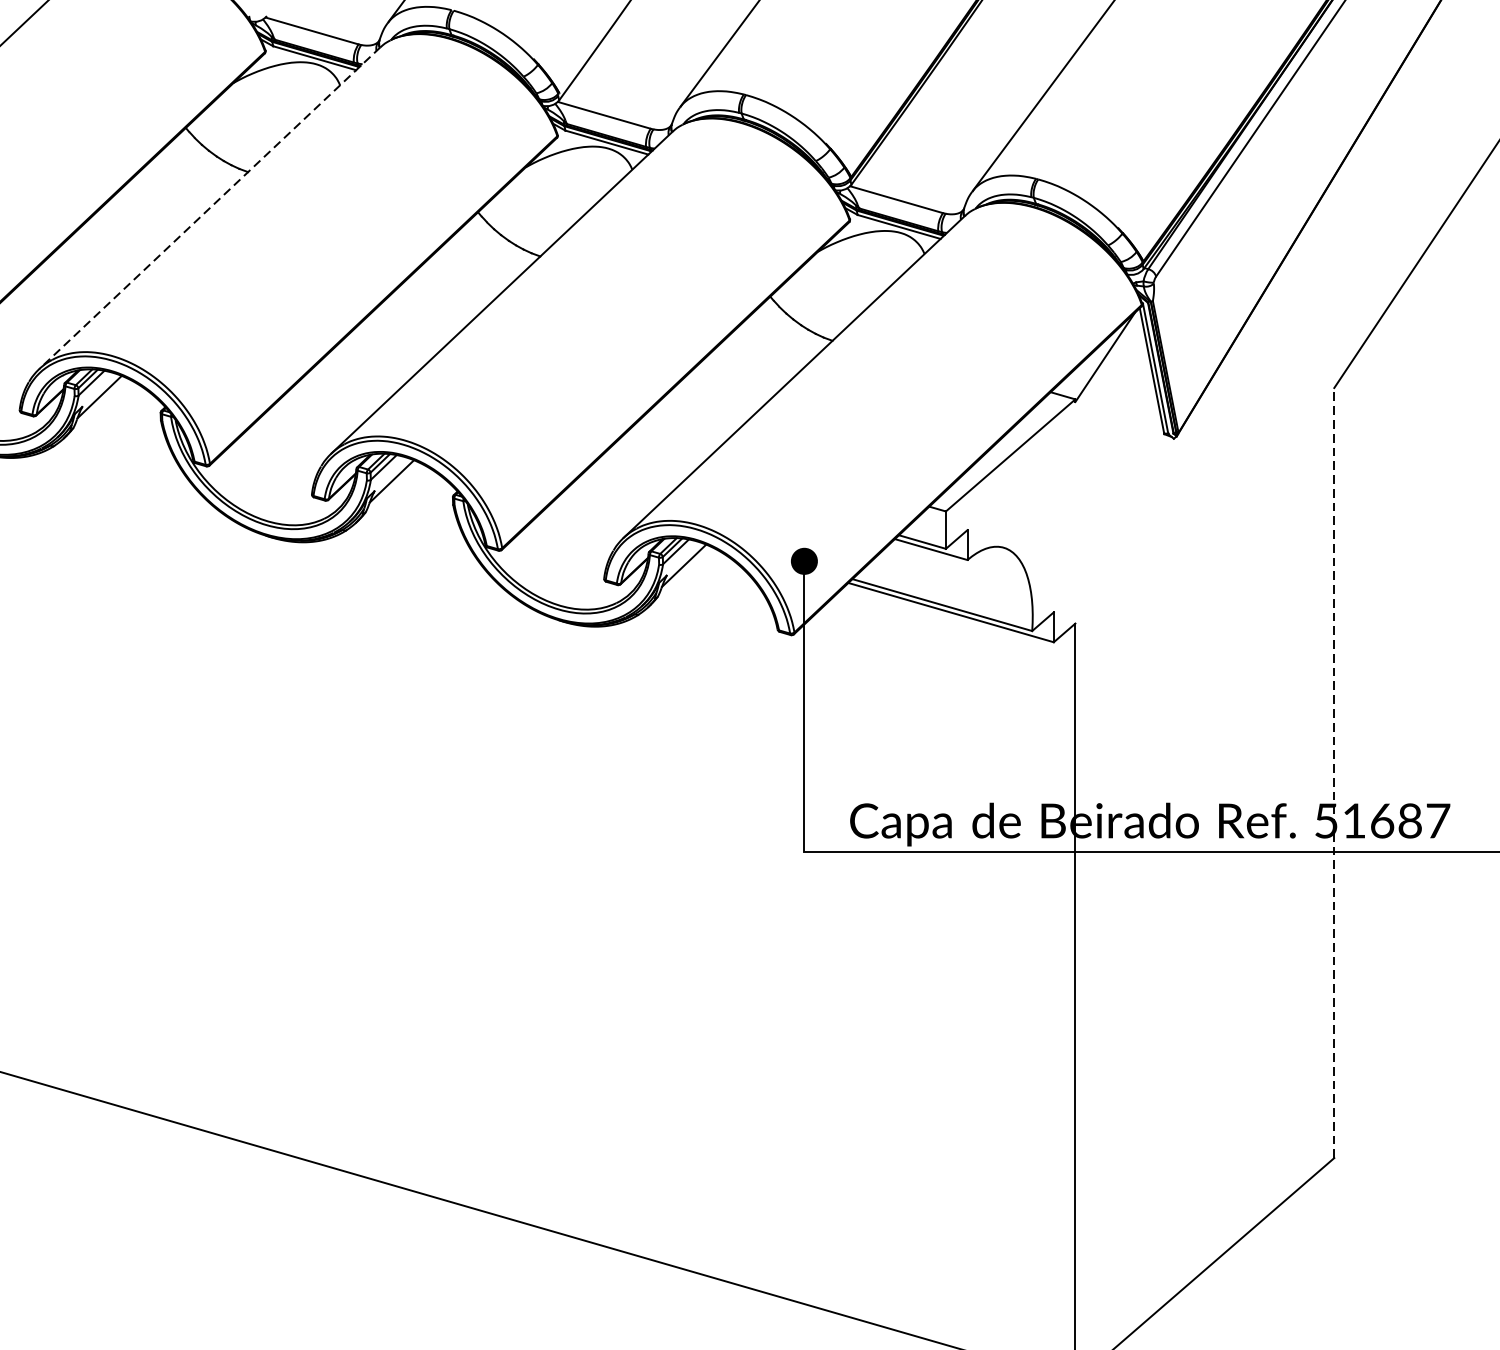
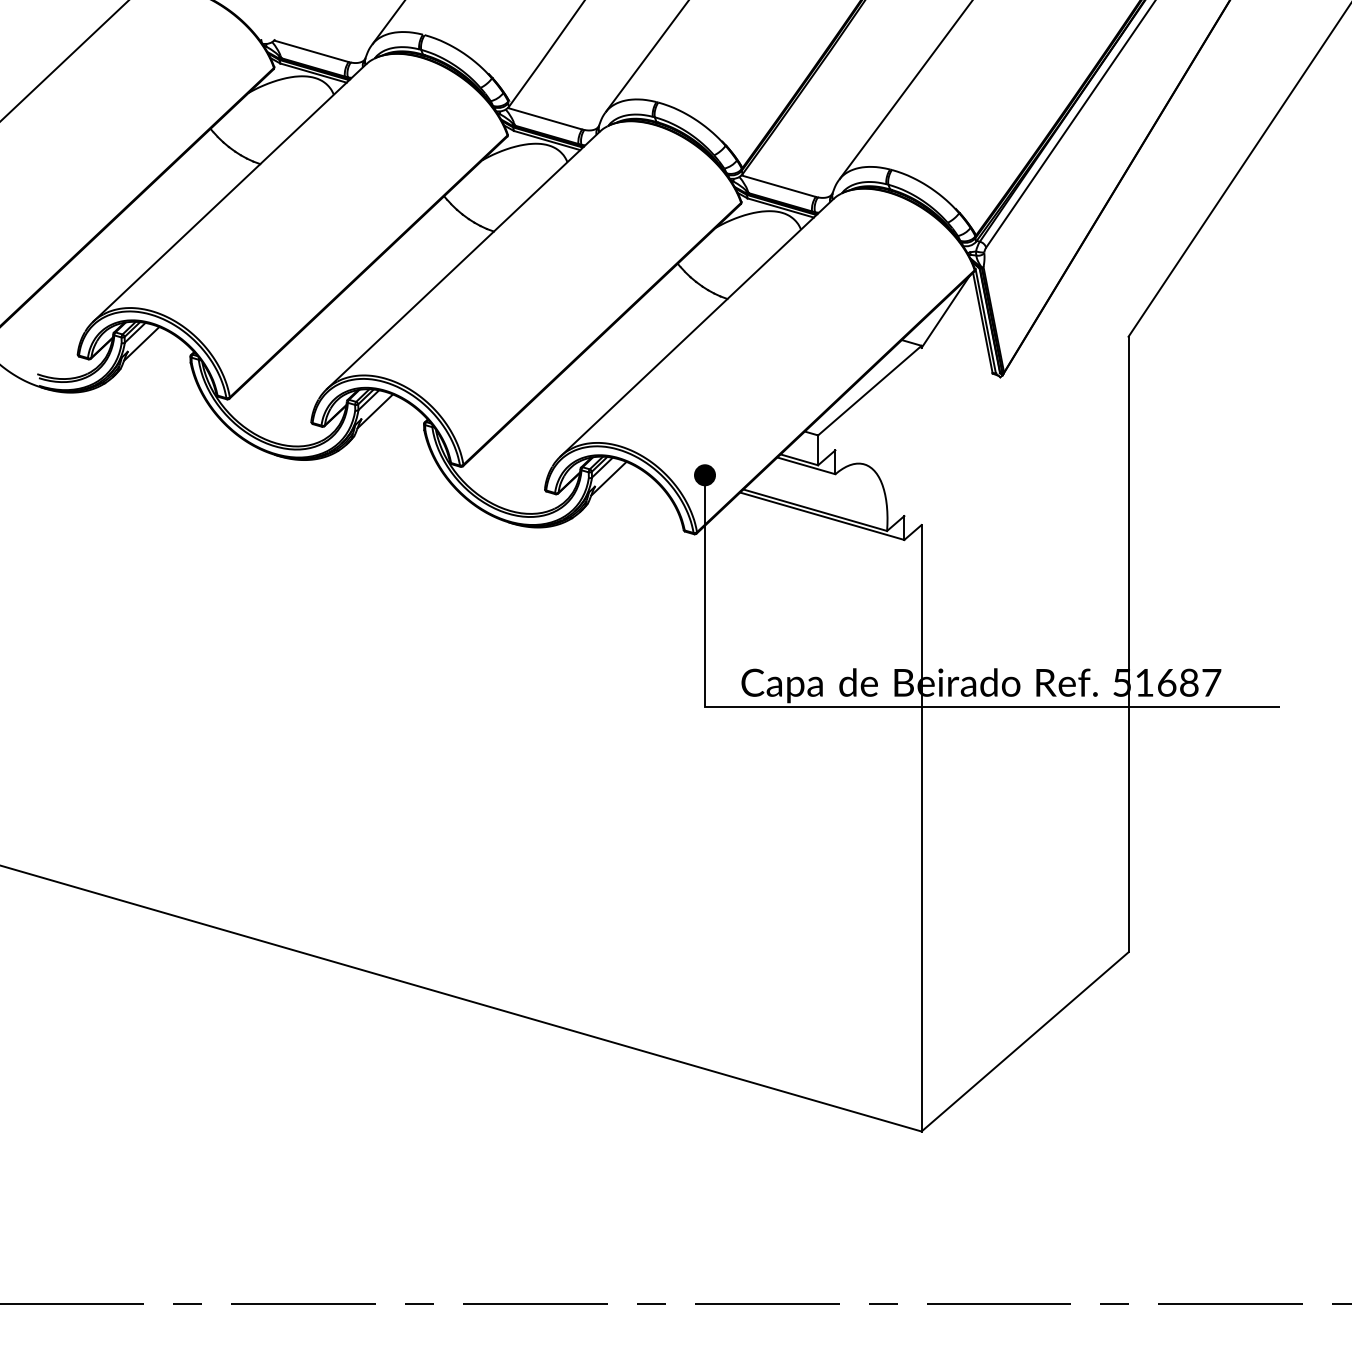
line: (209, 208) -> (229, 193), dashed -> solid
line: (1334, 773) -> (1128, 644), dashed -> solid

